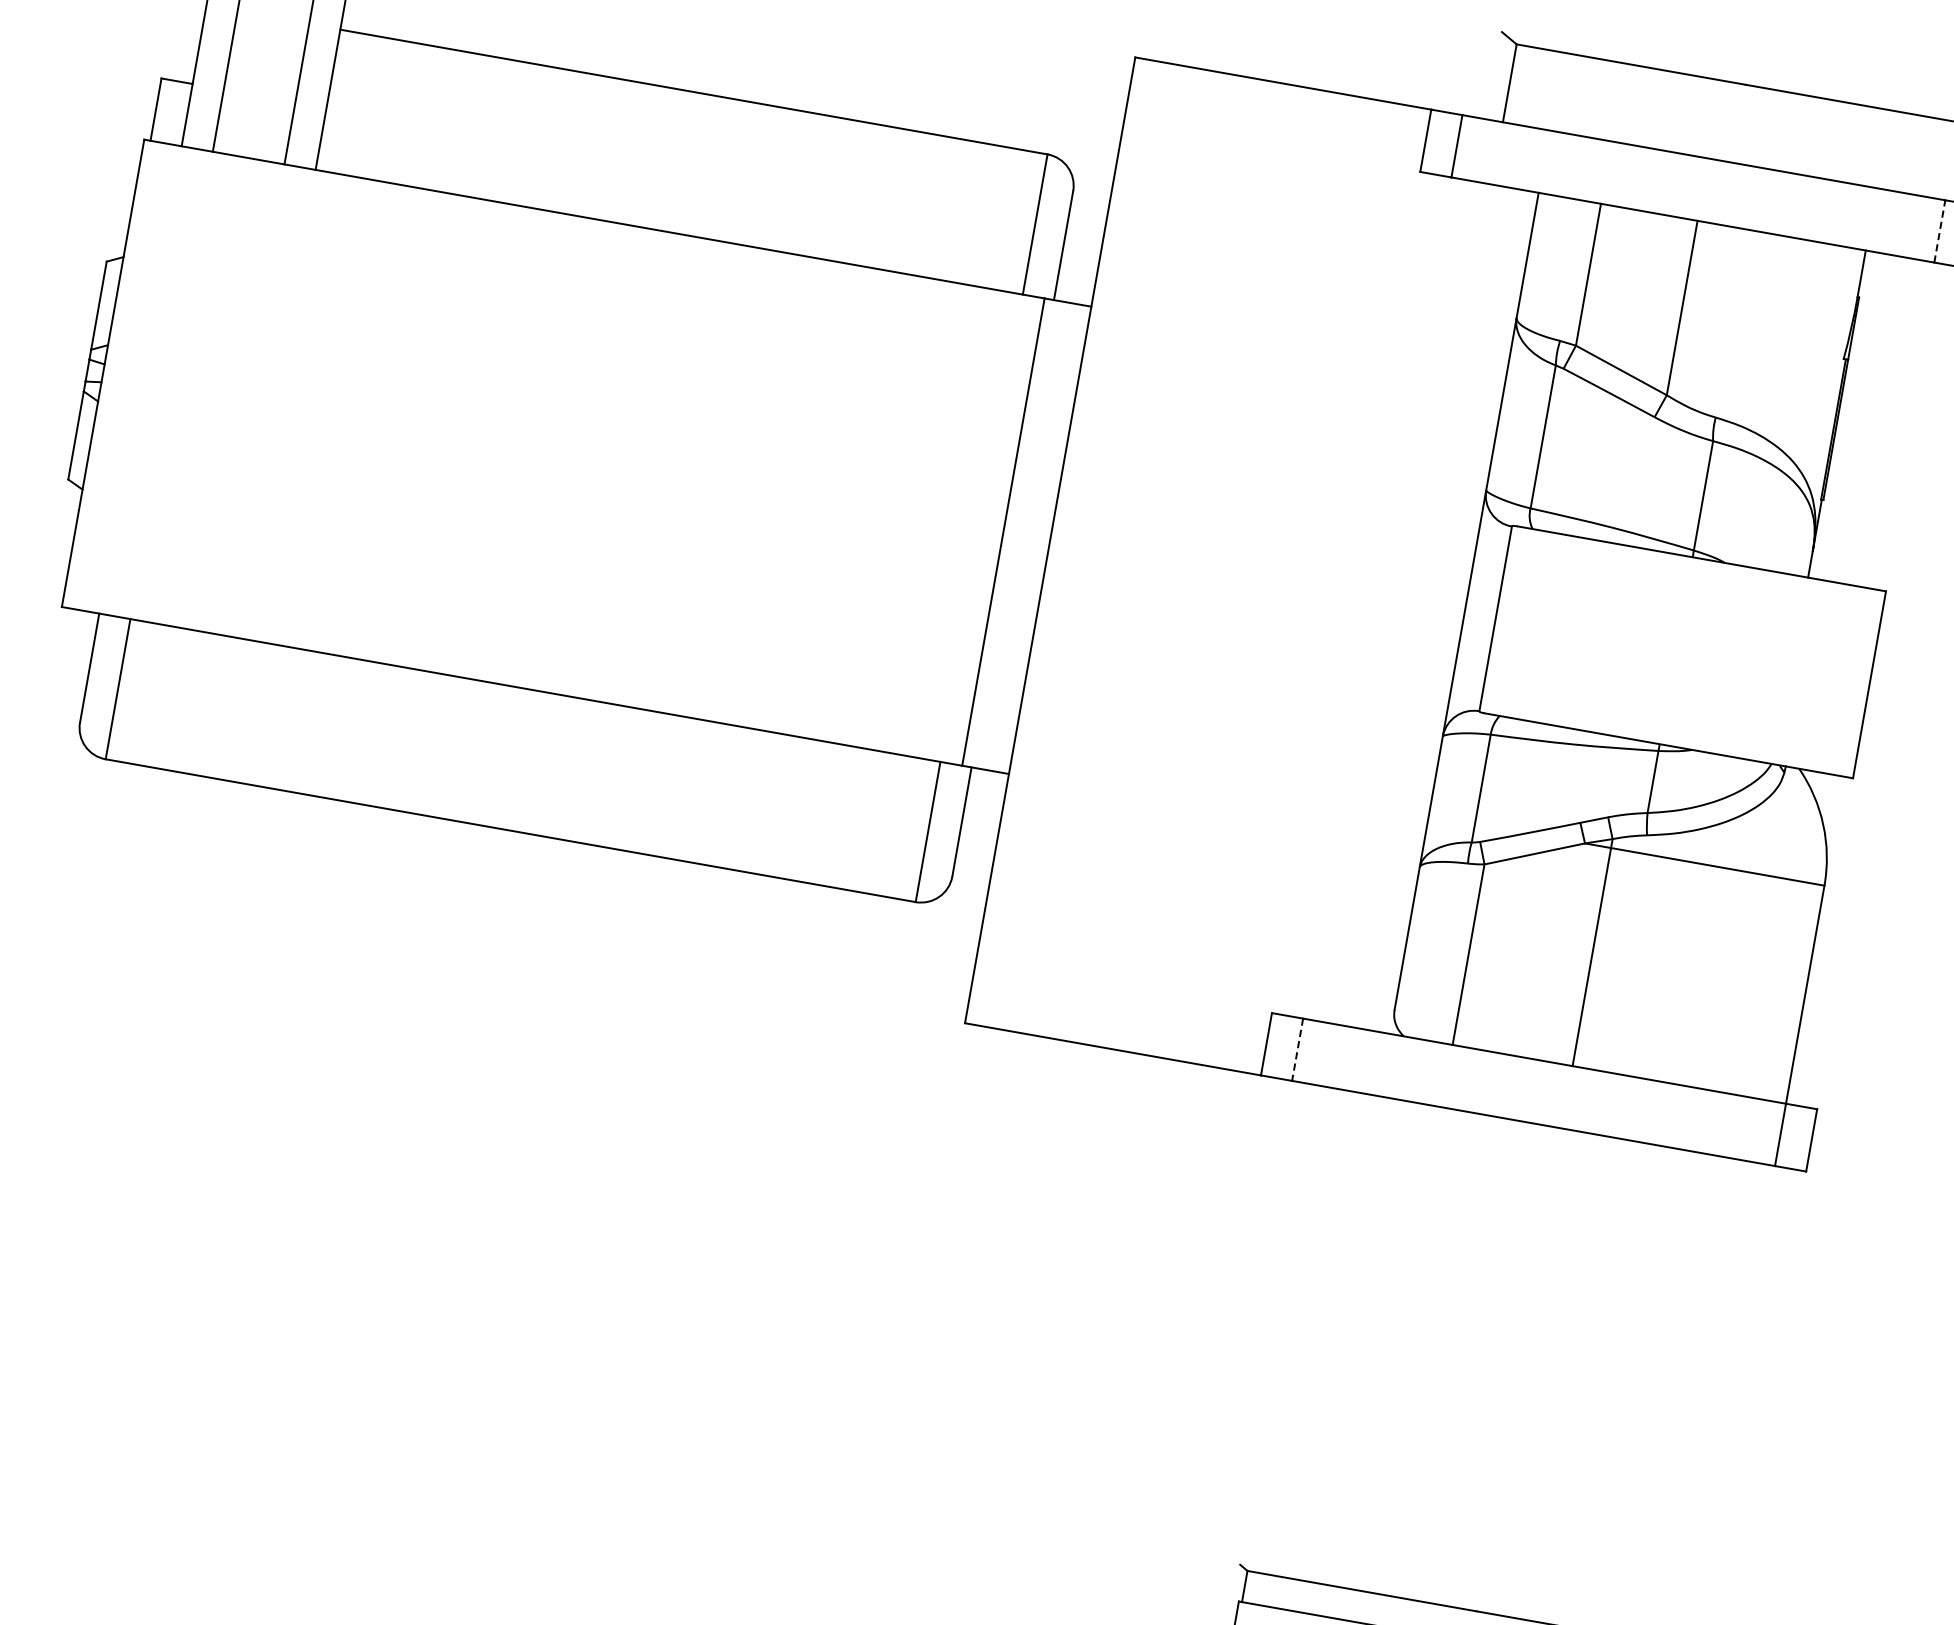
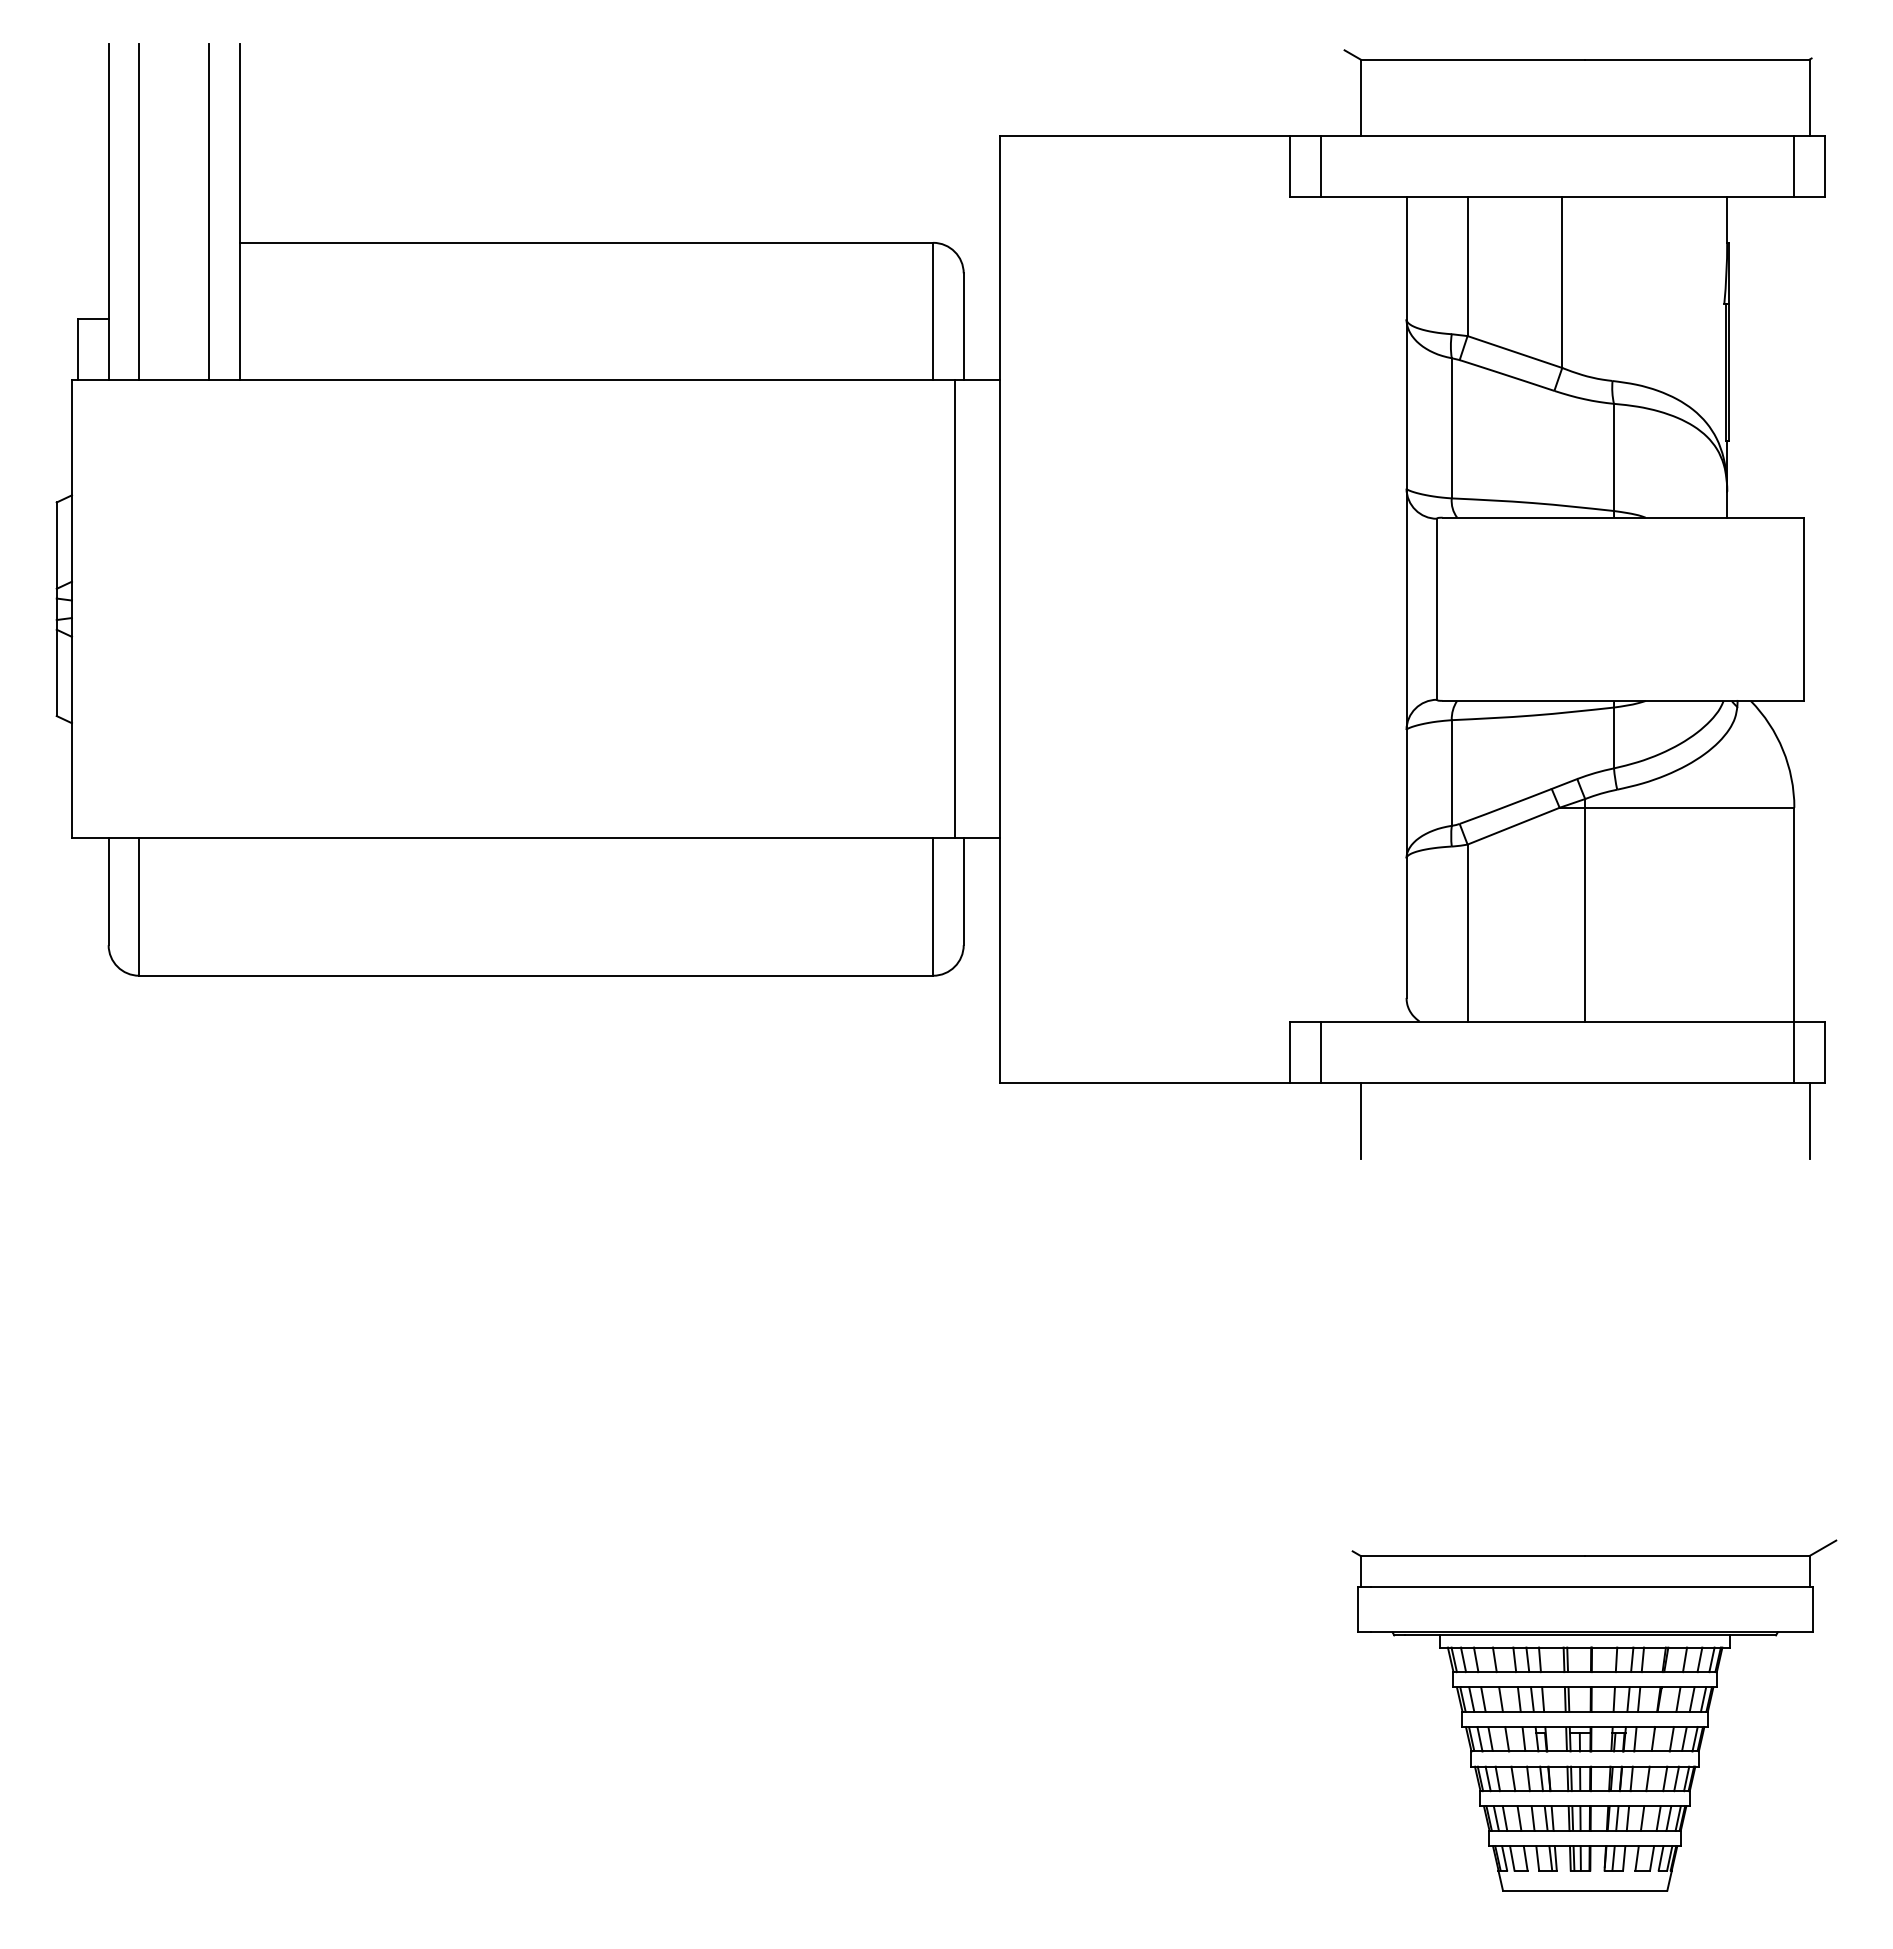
line: (1939, 231) -> (1794, 166), dashed -> solid
line: (1298, 1050) -> (1321, 1052), dashed -> solid
line: (1325, 1126) -> (1360, 1120), added
line: (1783, 1207) -> (1809, 1120), added

